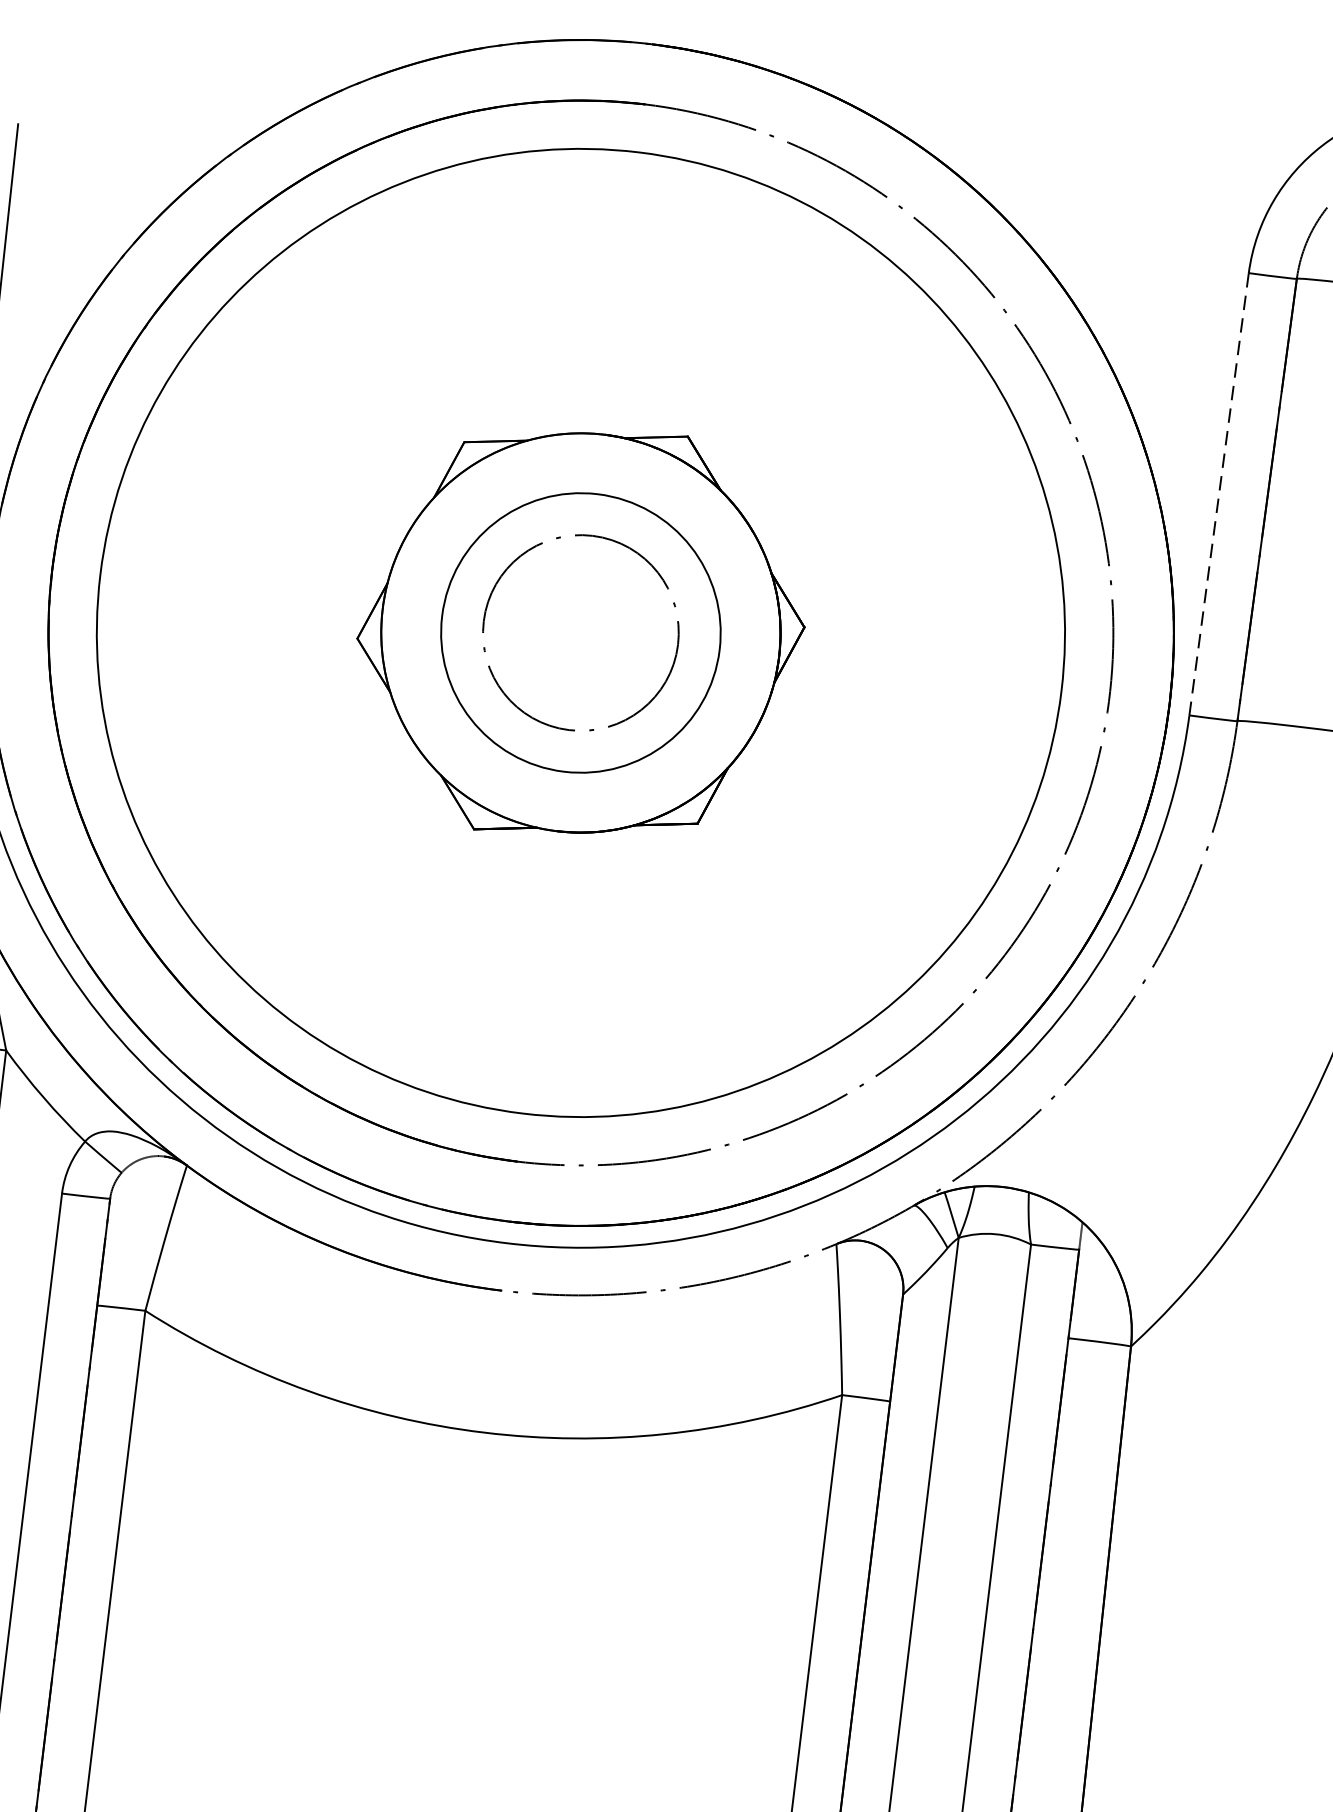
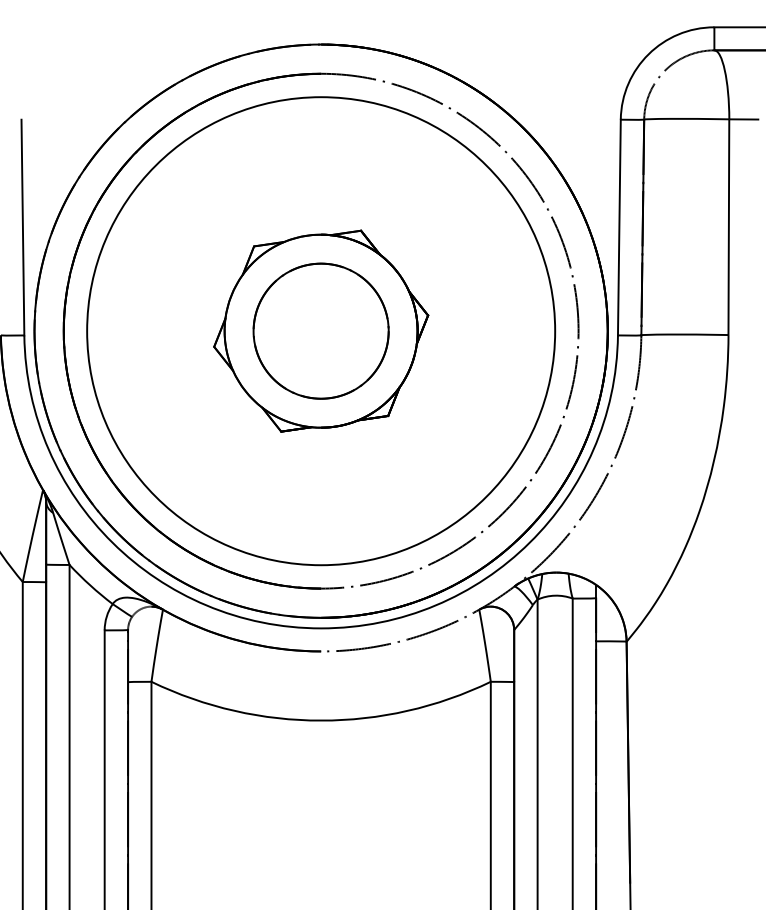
line: (1219, 494) -> (619, 227), dashed -> solid
circle: (579, 631) -> (320, 330), size x1.43

